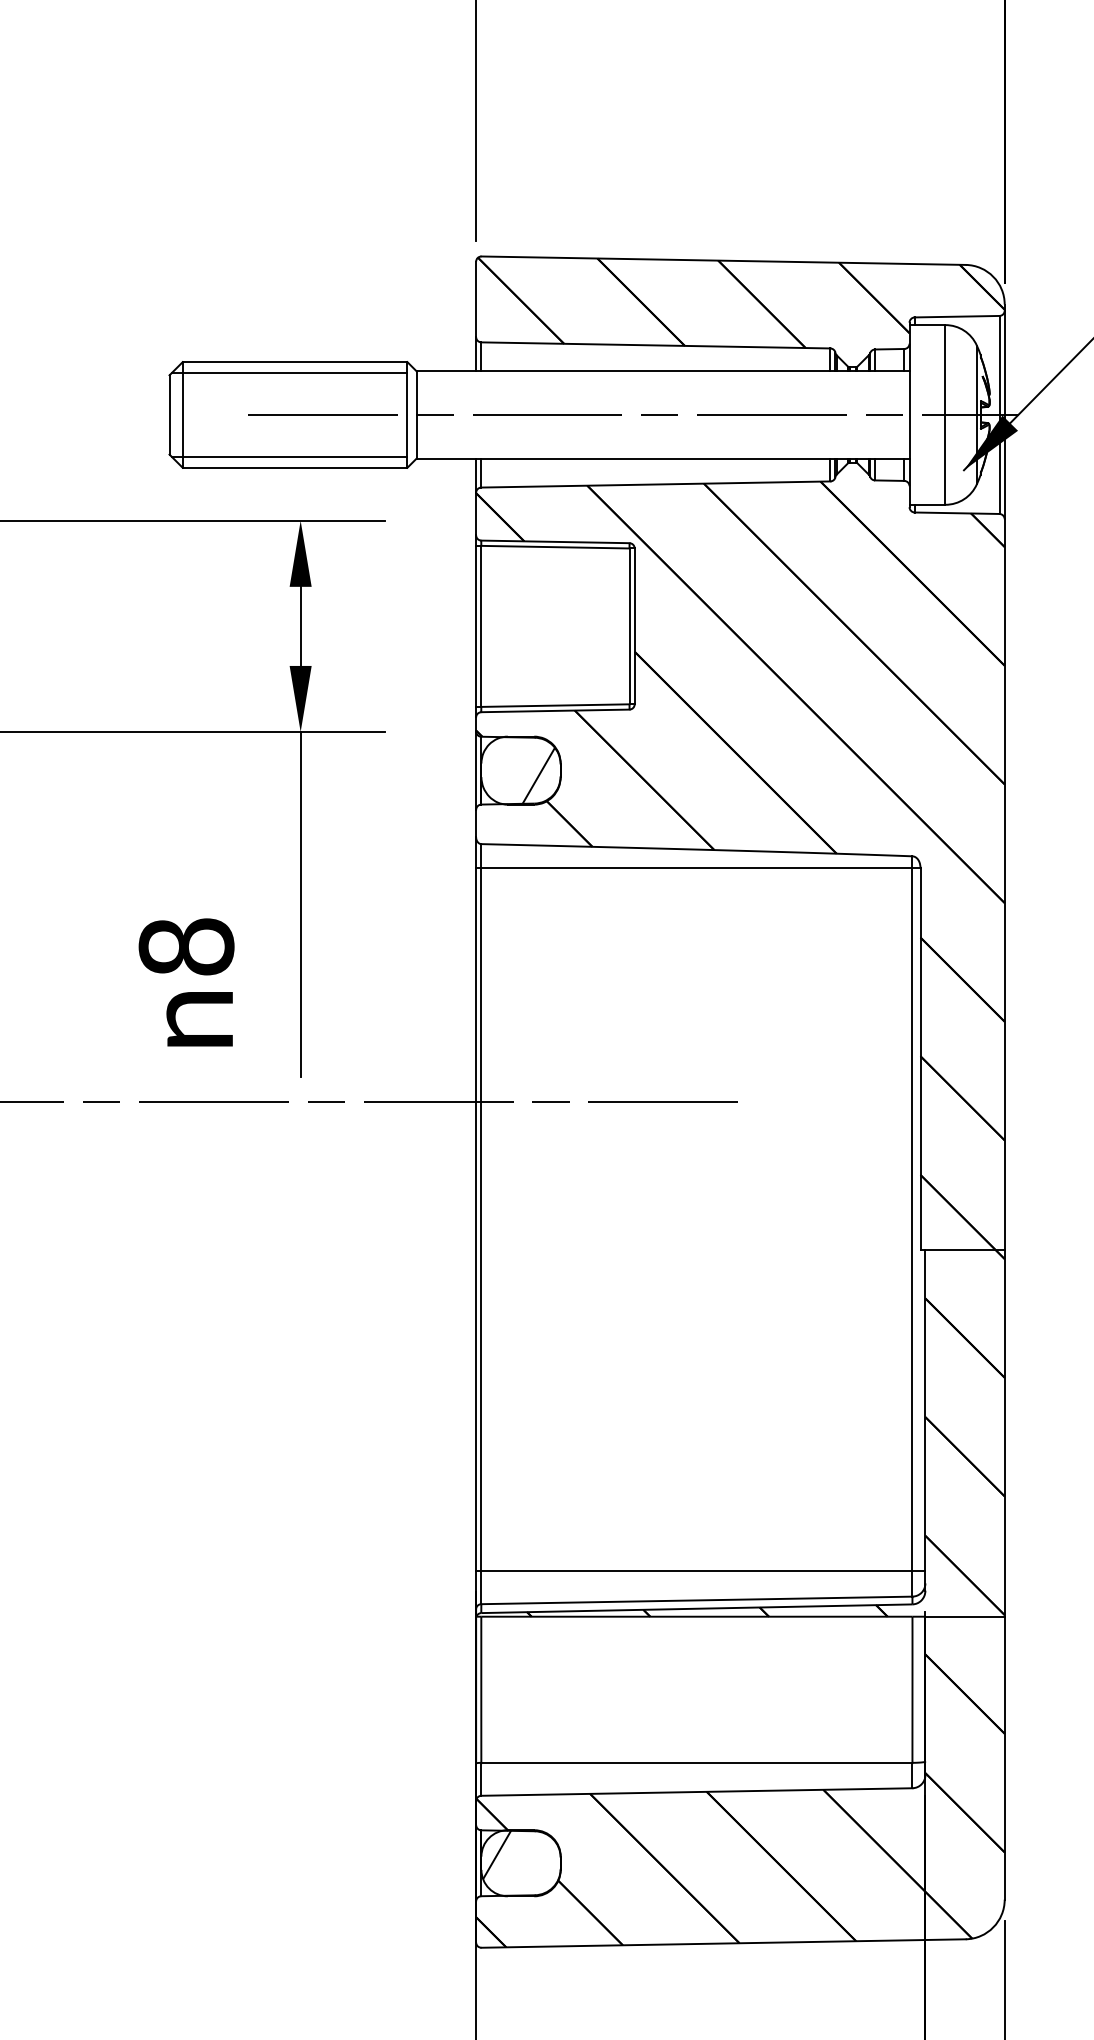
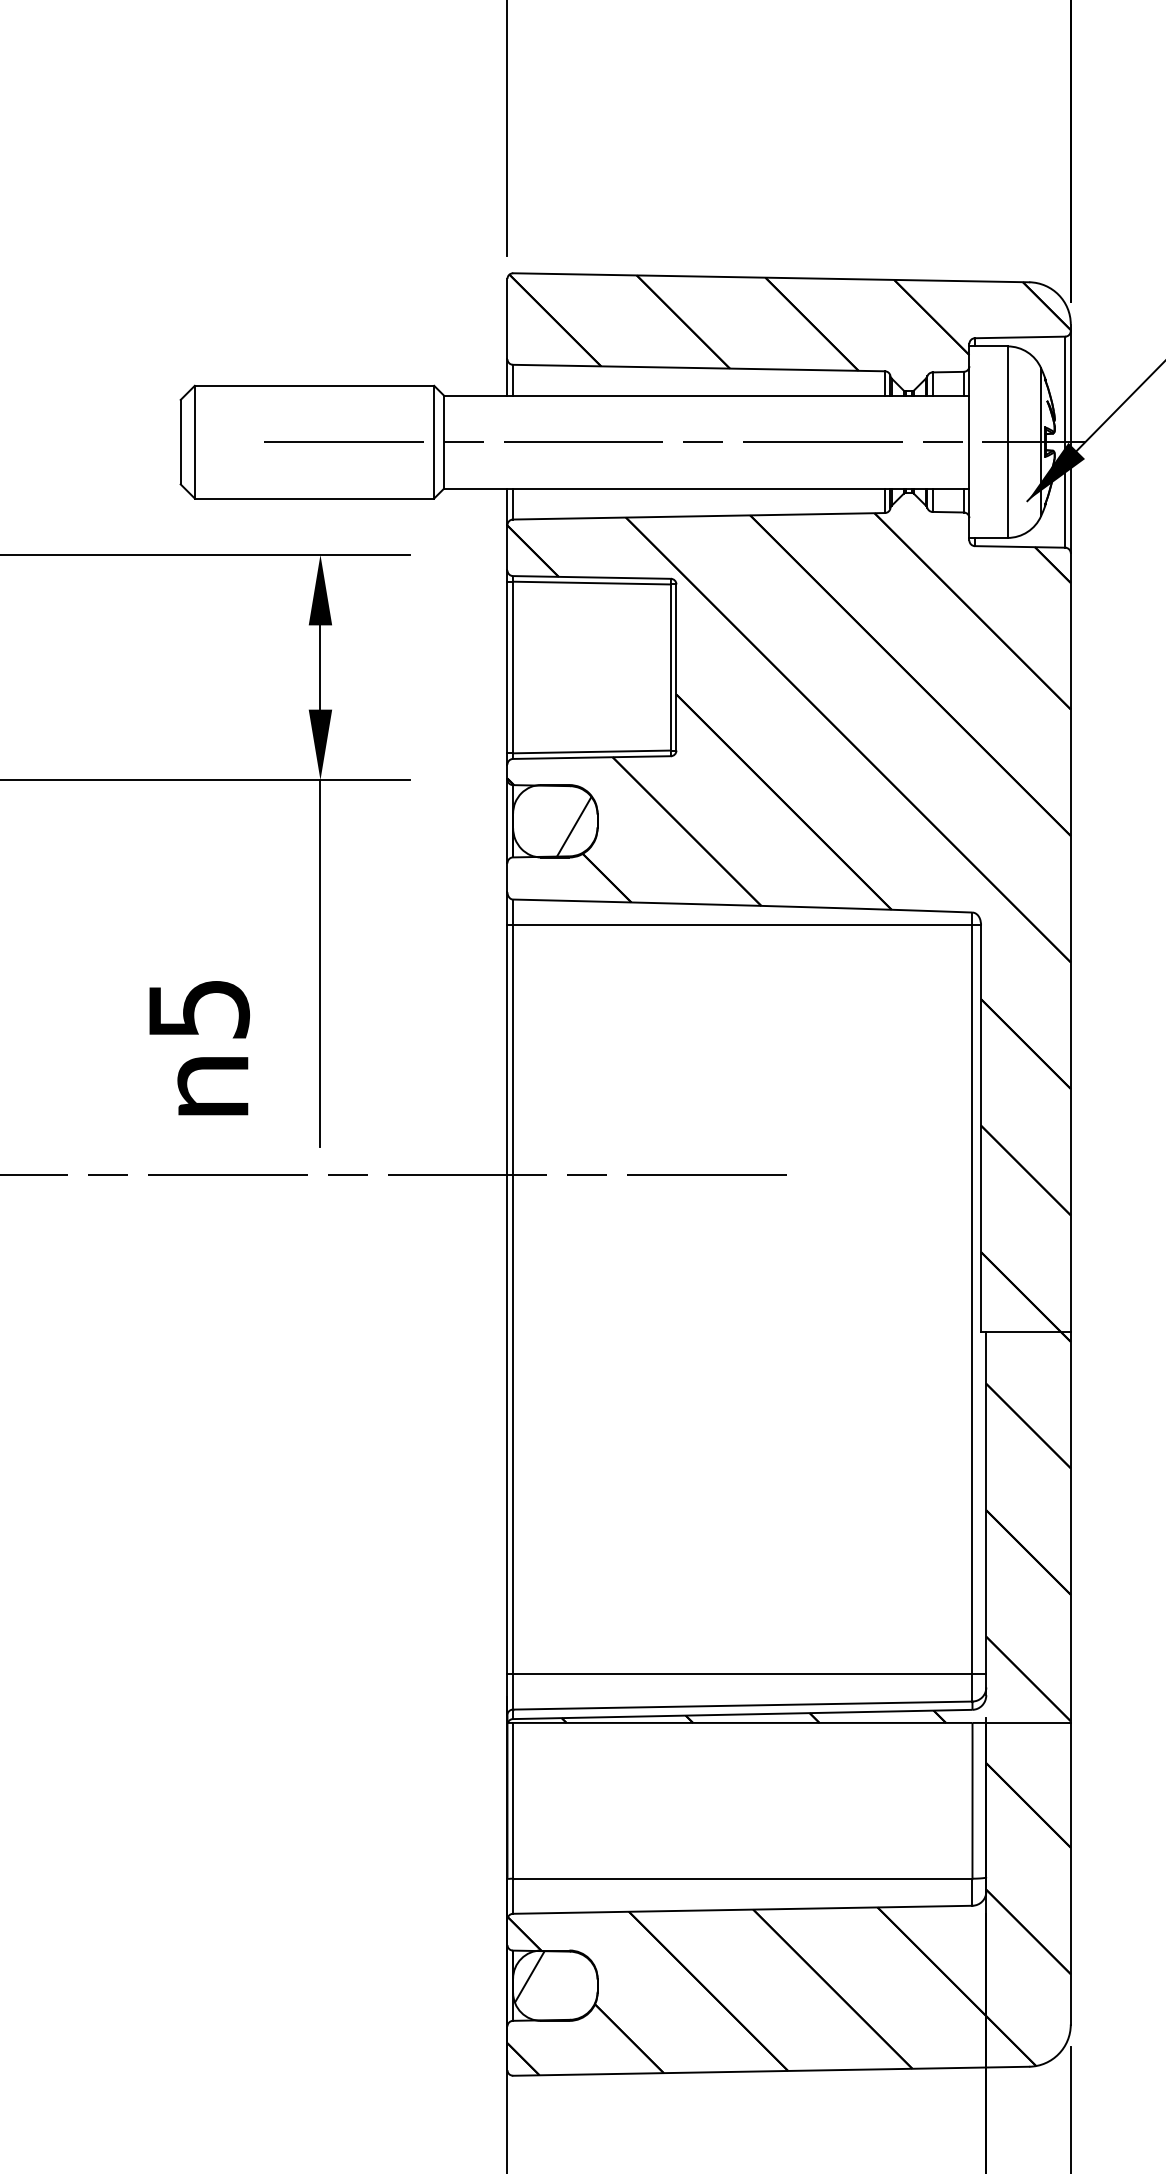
line: (289, 373) -> (308, 397), removed
line: (289, 456) -> (308, 486), removed
text: (186, 946) -> (198, 1008), 8 -> 5

